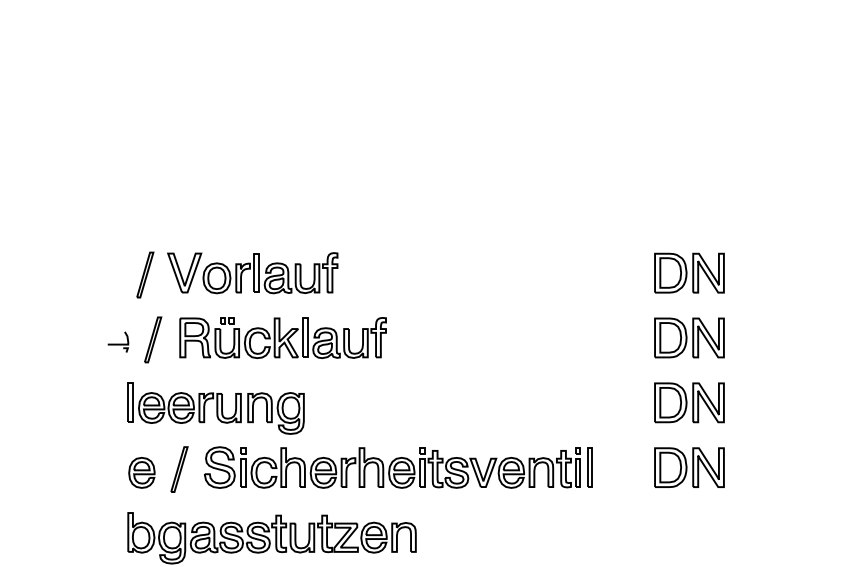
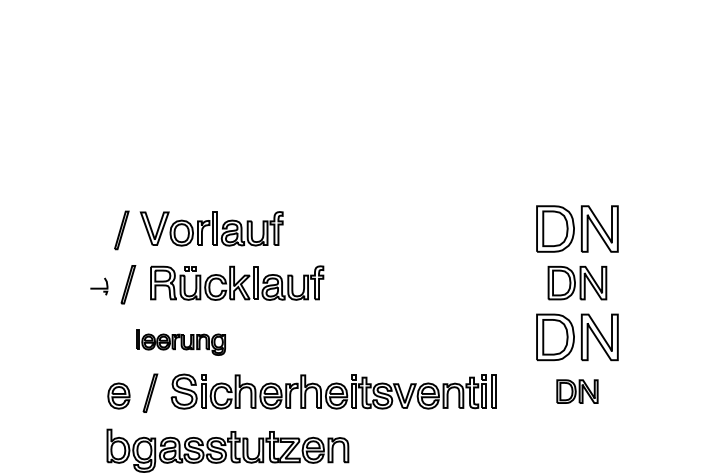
part: (689, 272) -> (577, 228), size x1.4
part: (689, 402) -> (577, 337), size x1.4
part: (215, 408) -> (180, 342), size x0.6
part: (689, 467) -> (577, 391), size x0.7

